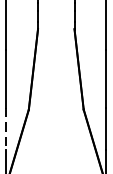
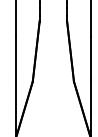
line: (5, 129) -> (15, 96), dashed -> solid

